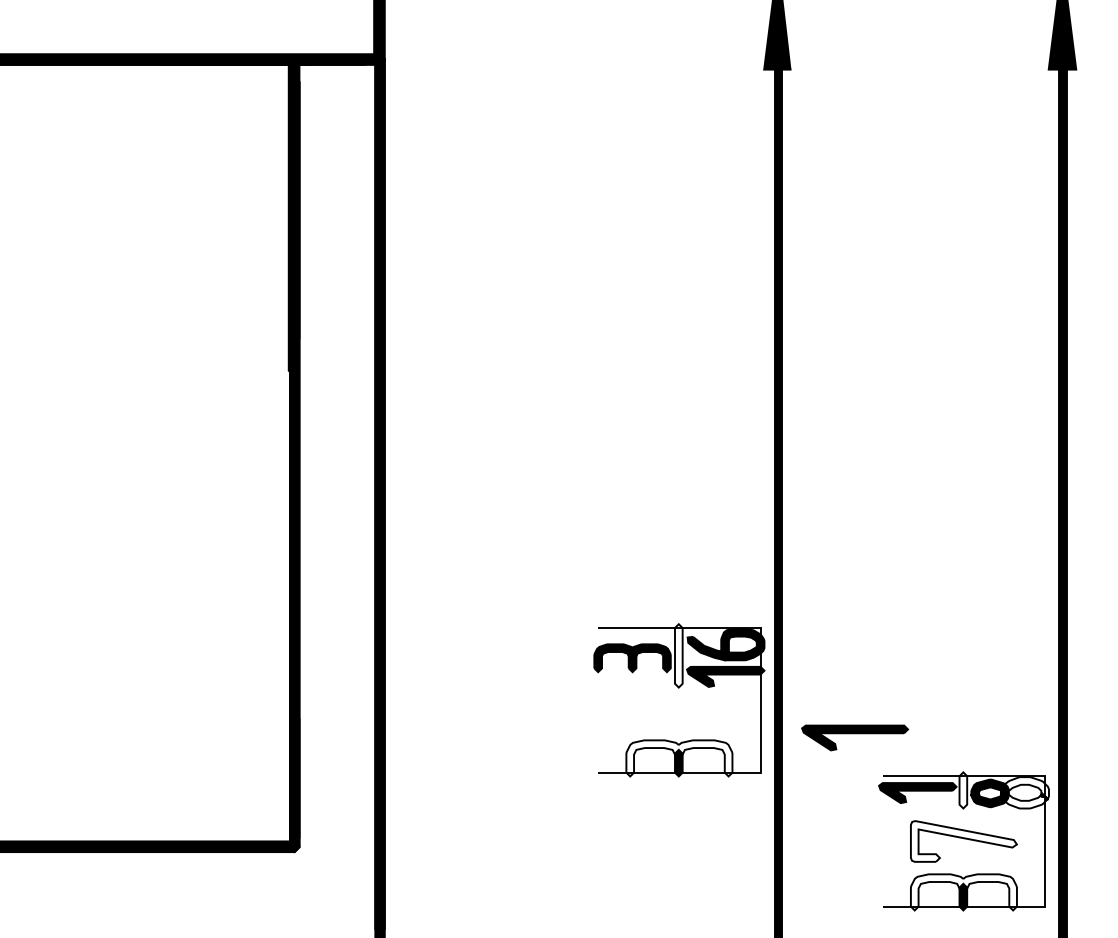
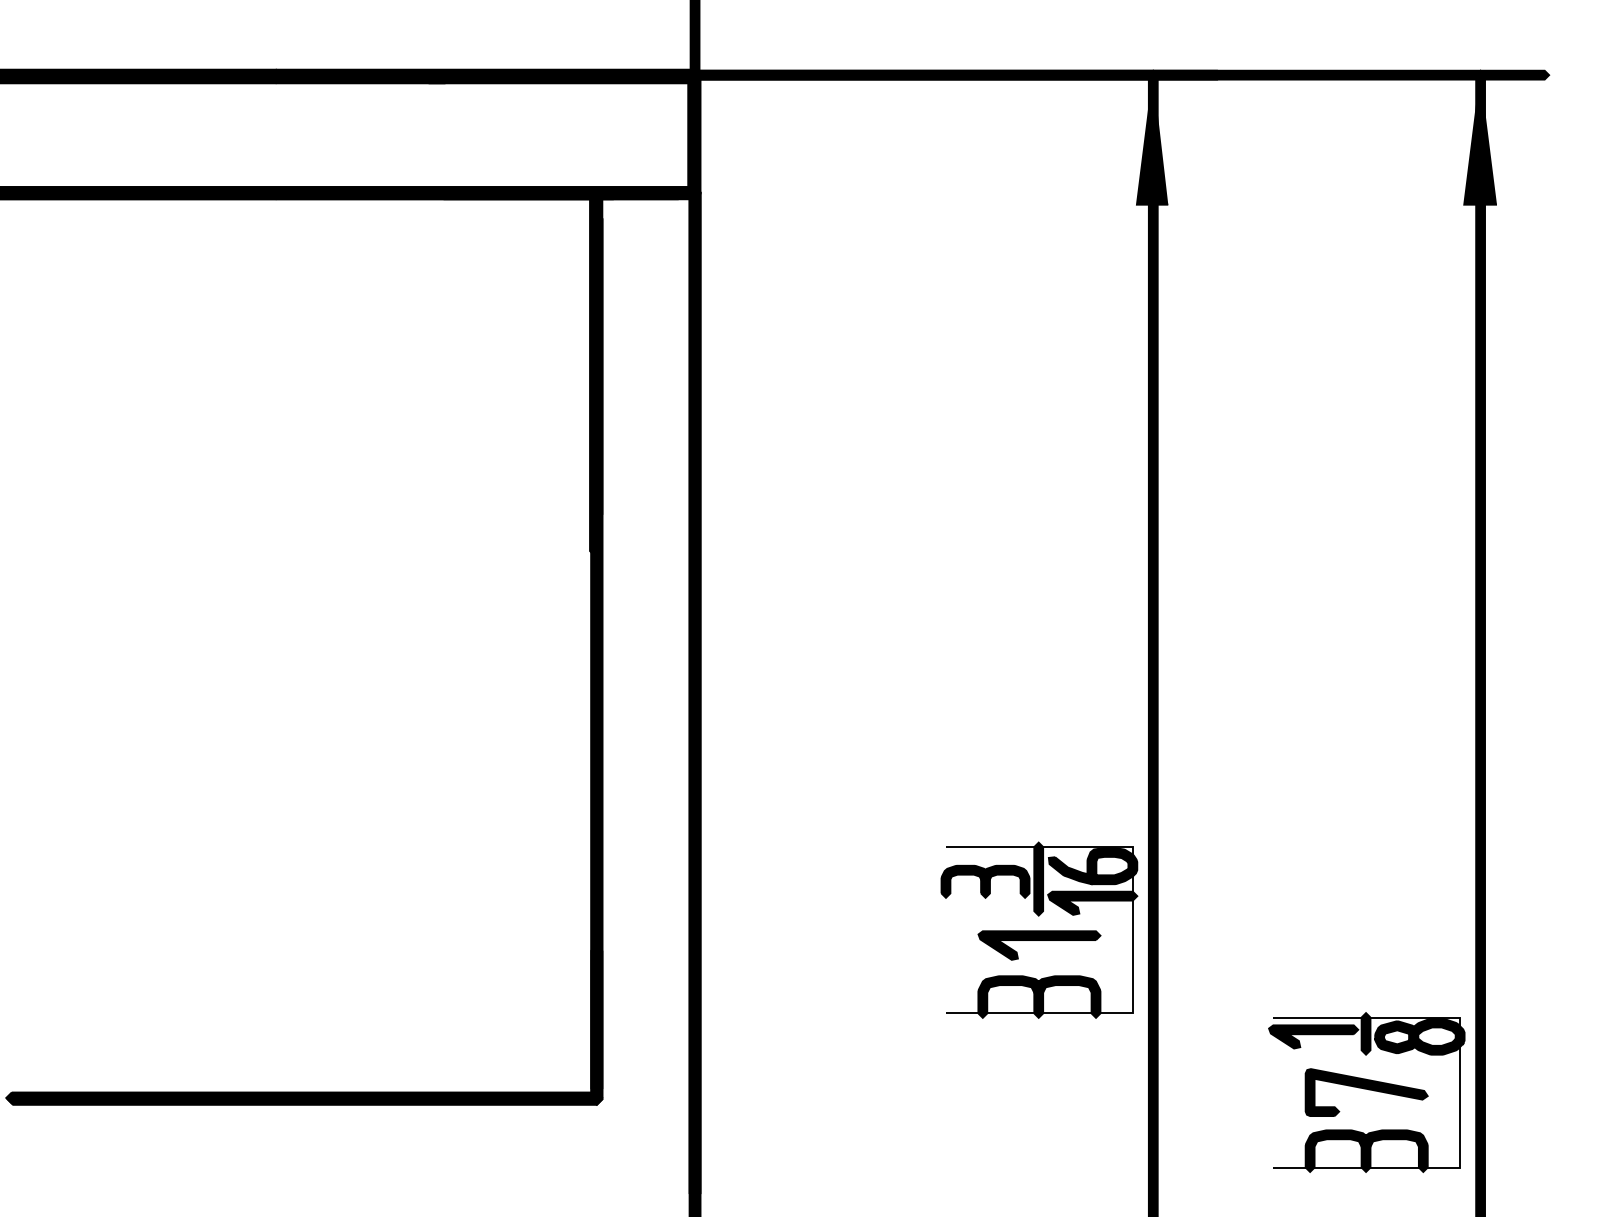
fill: (678, 655) -> (1038, 878), added
part: (855, 737) -> (1039, 945), moved
fill: (679, 757) -> (1039, 996), added
fill: (962, 790) -> (1365, 1033), added
fill: (1024, 792) -> (1436, 1036), added
fill: (963, 841) -> (1366, 1092), added
fill: (963, 891) -> (1366, 1150), added

